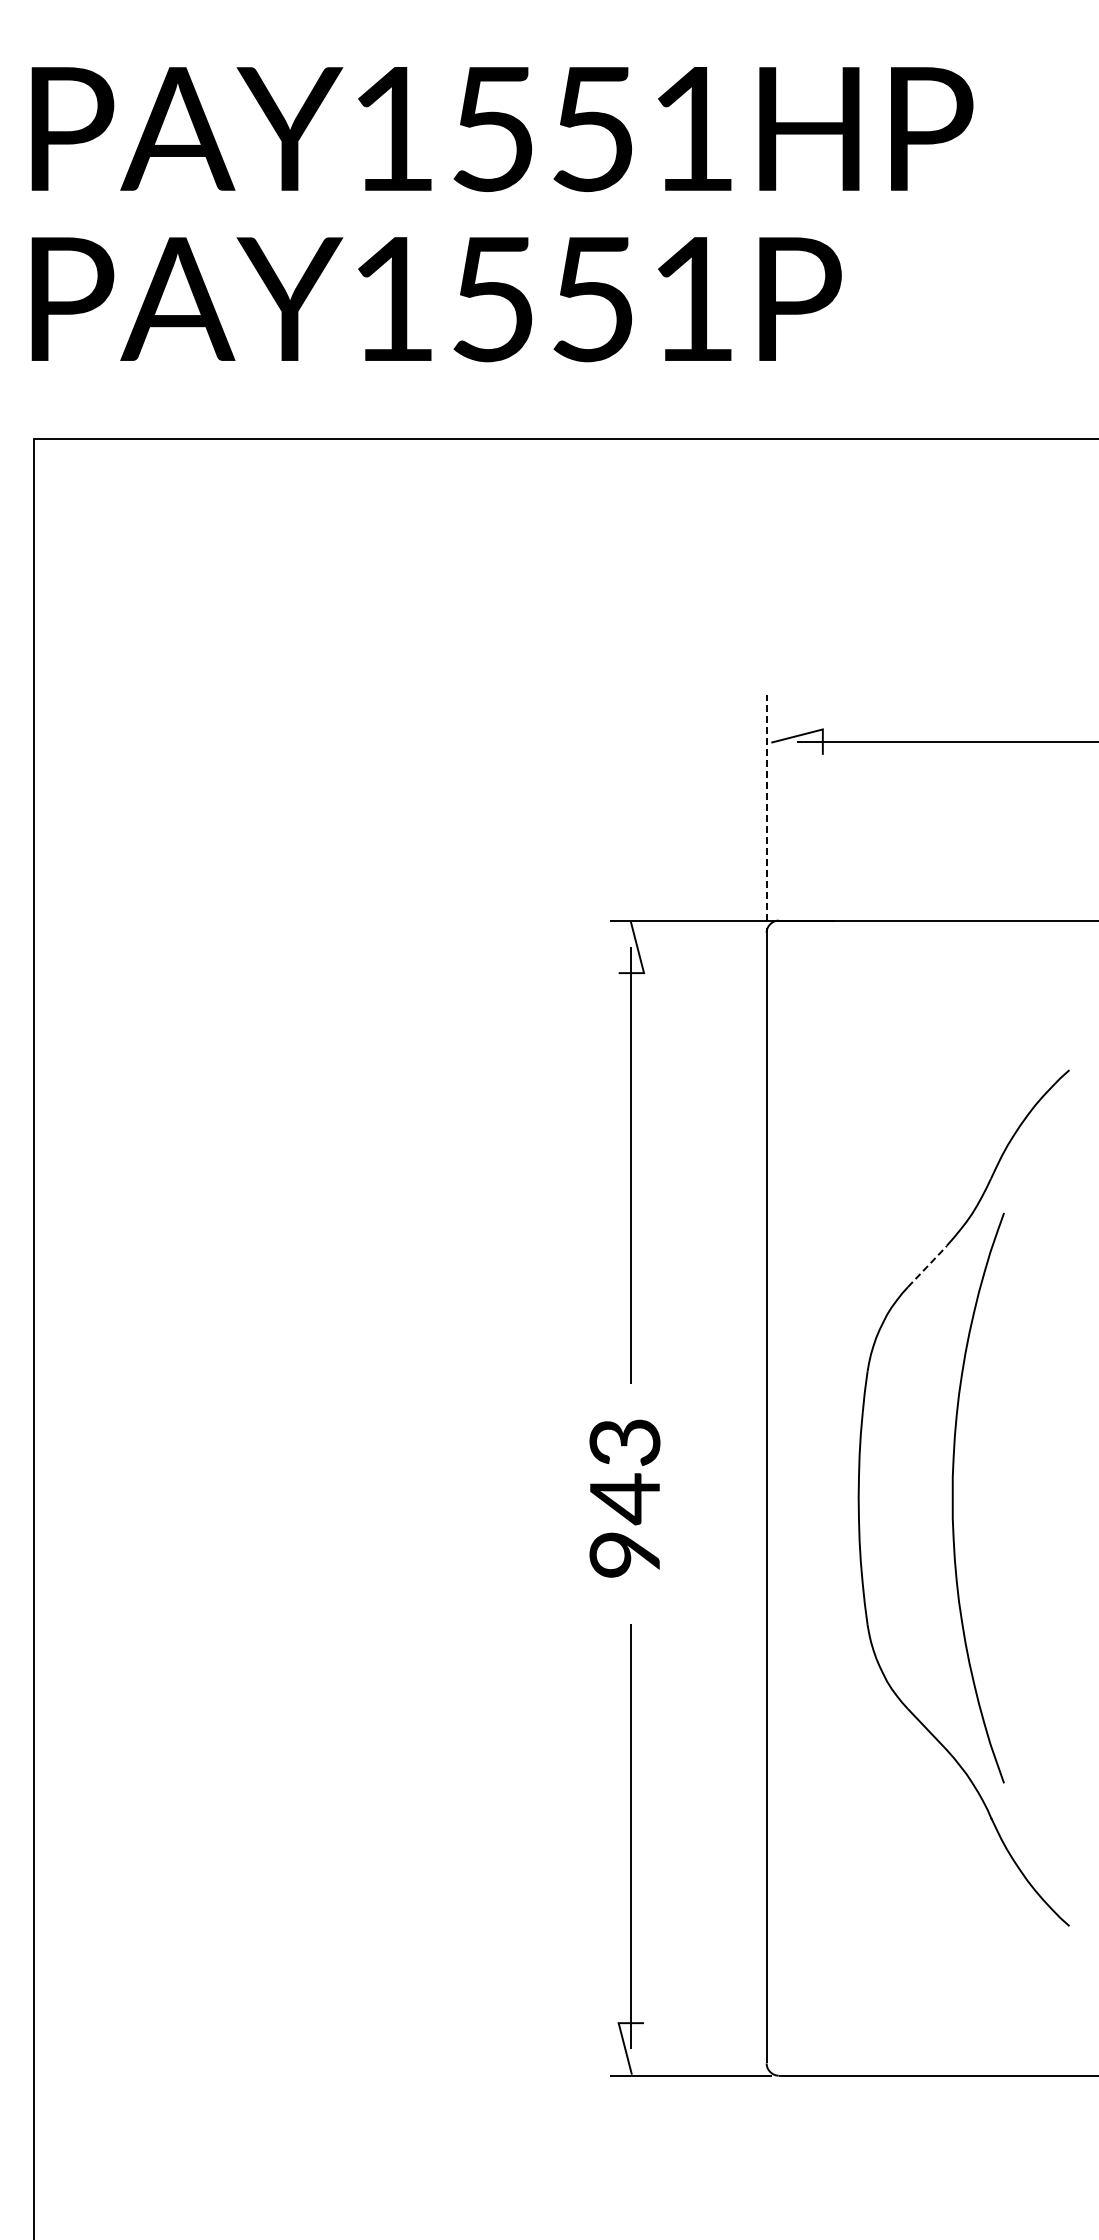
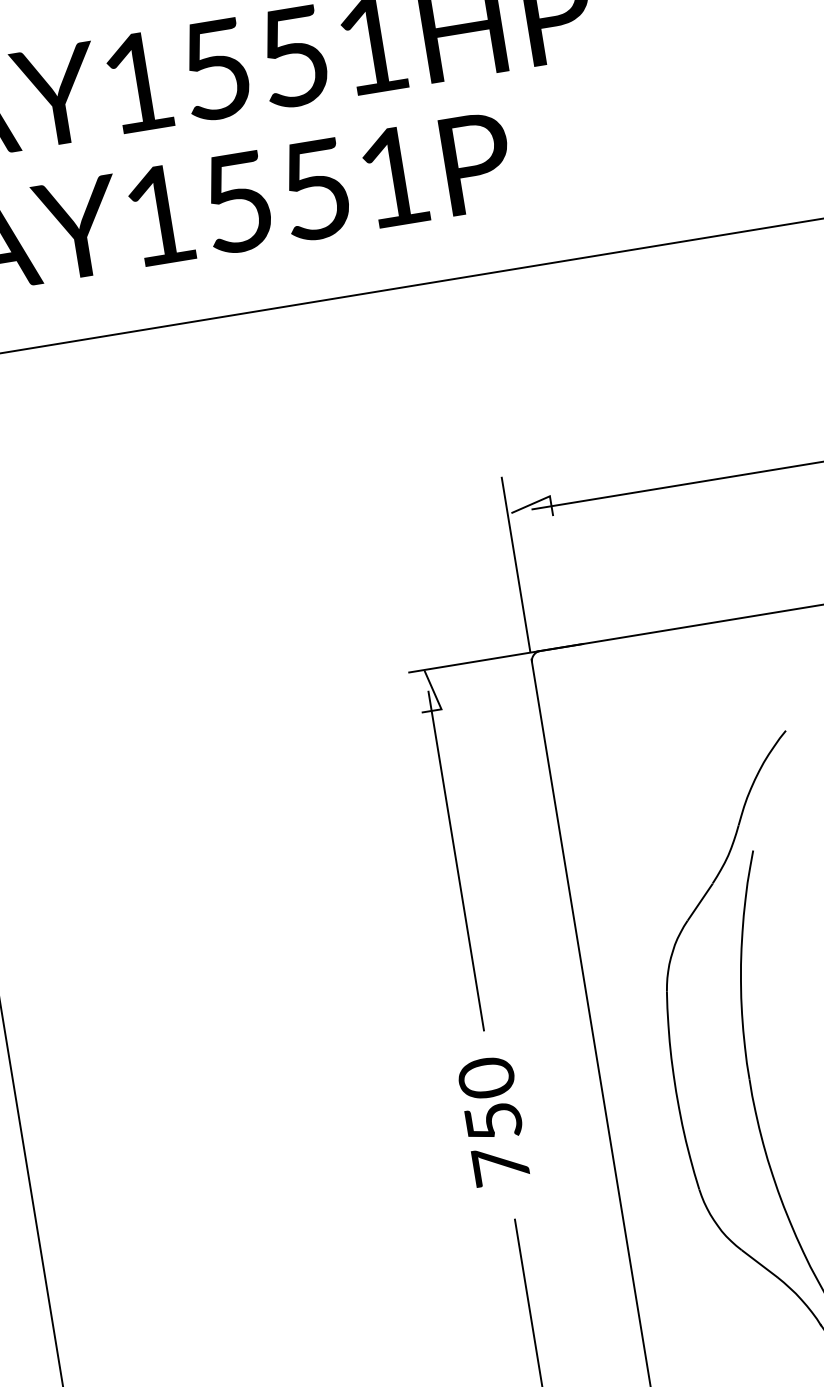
line: (766, 807) -> (515, 564), dashed -> solid
line: (927, 1266) -> (700, 902), dashed -> solid
text: (624, 1497) -> (493, 1121), 943 -> 750

